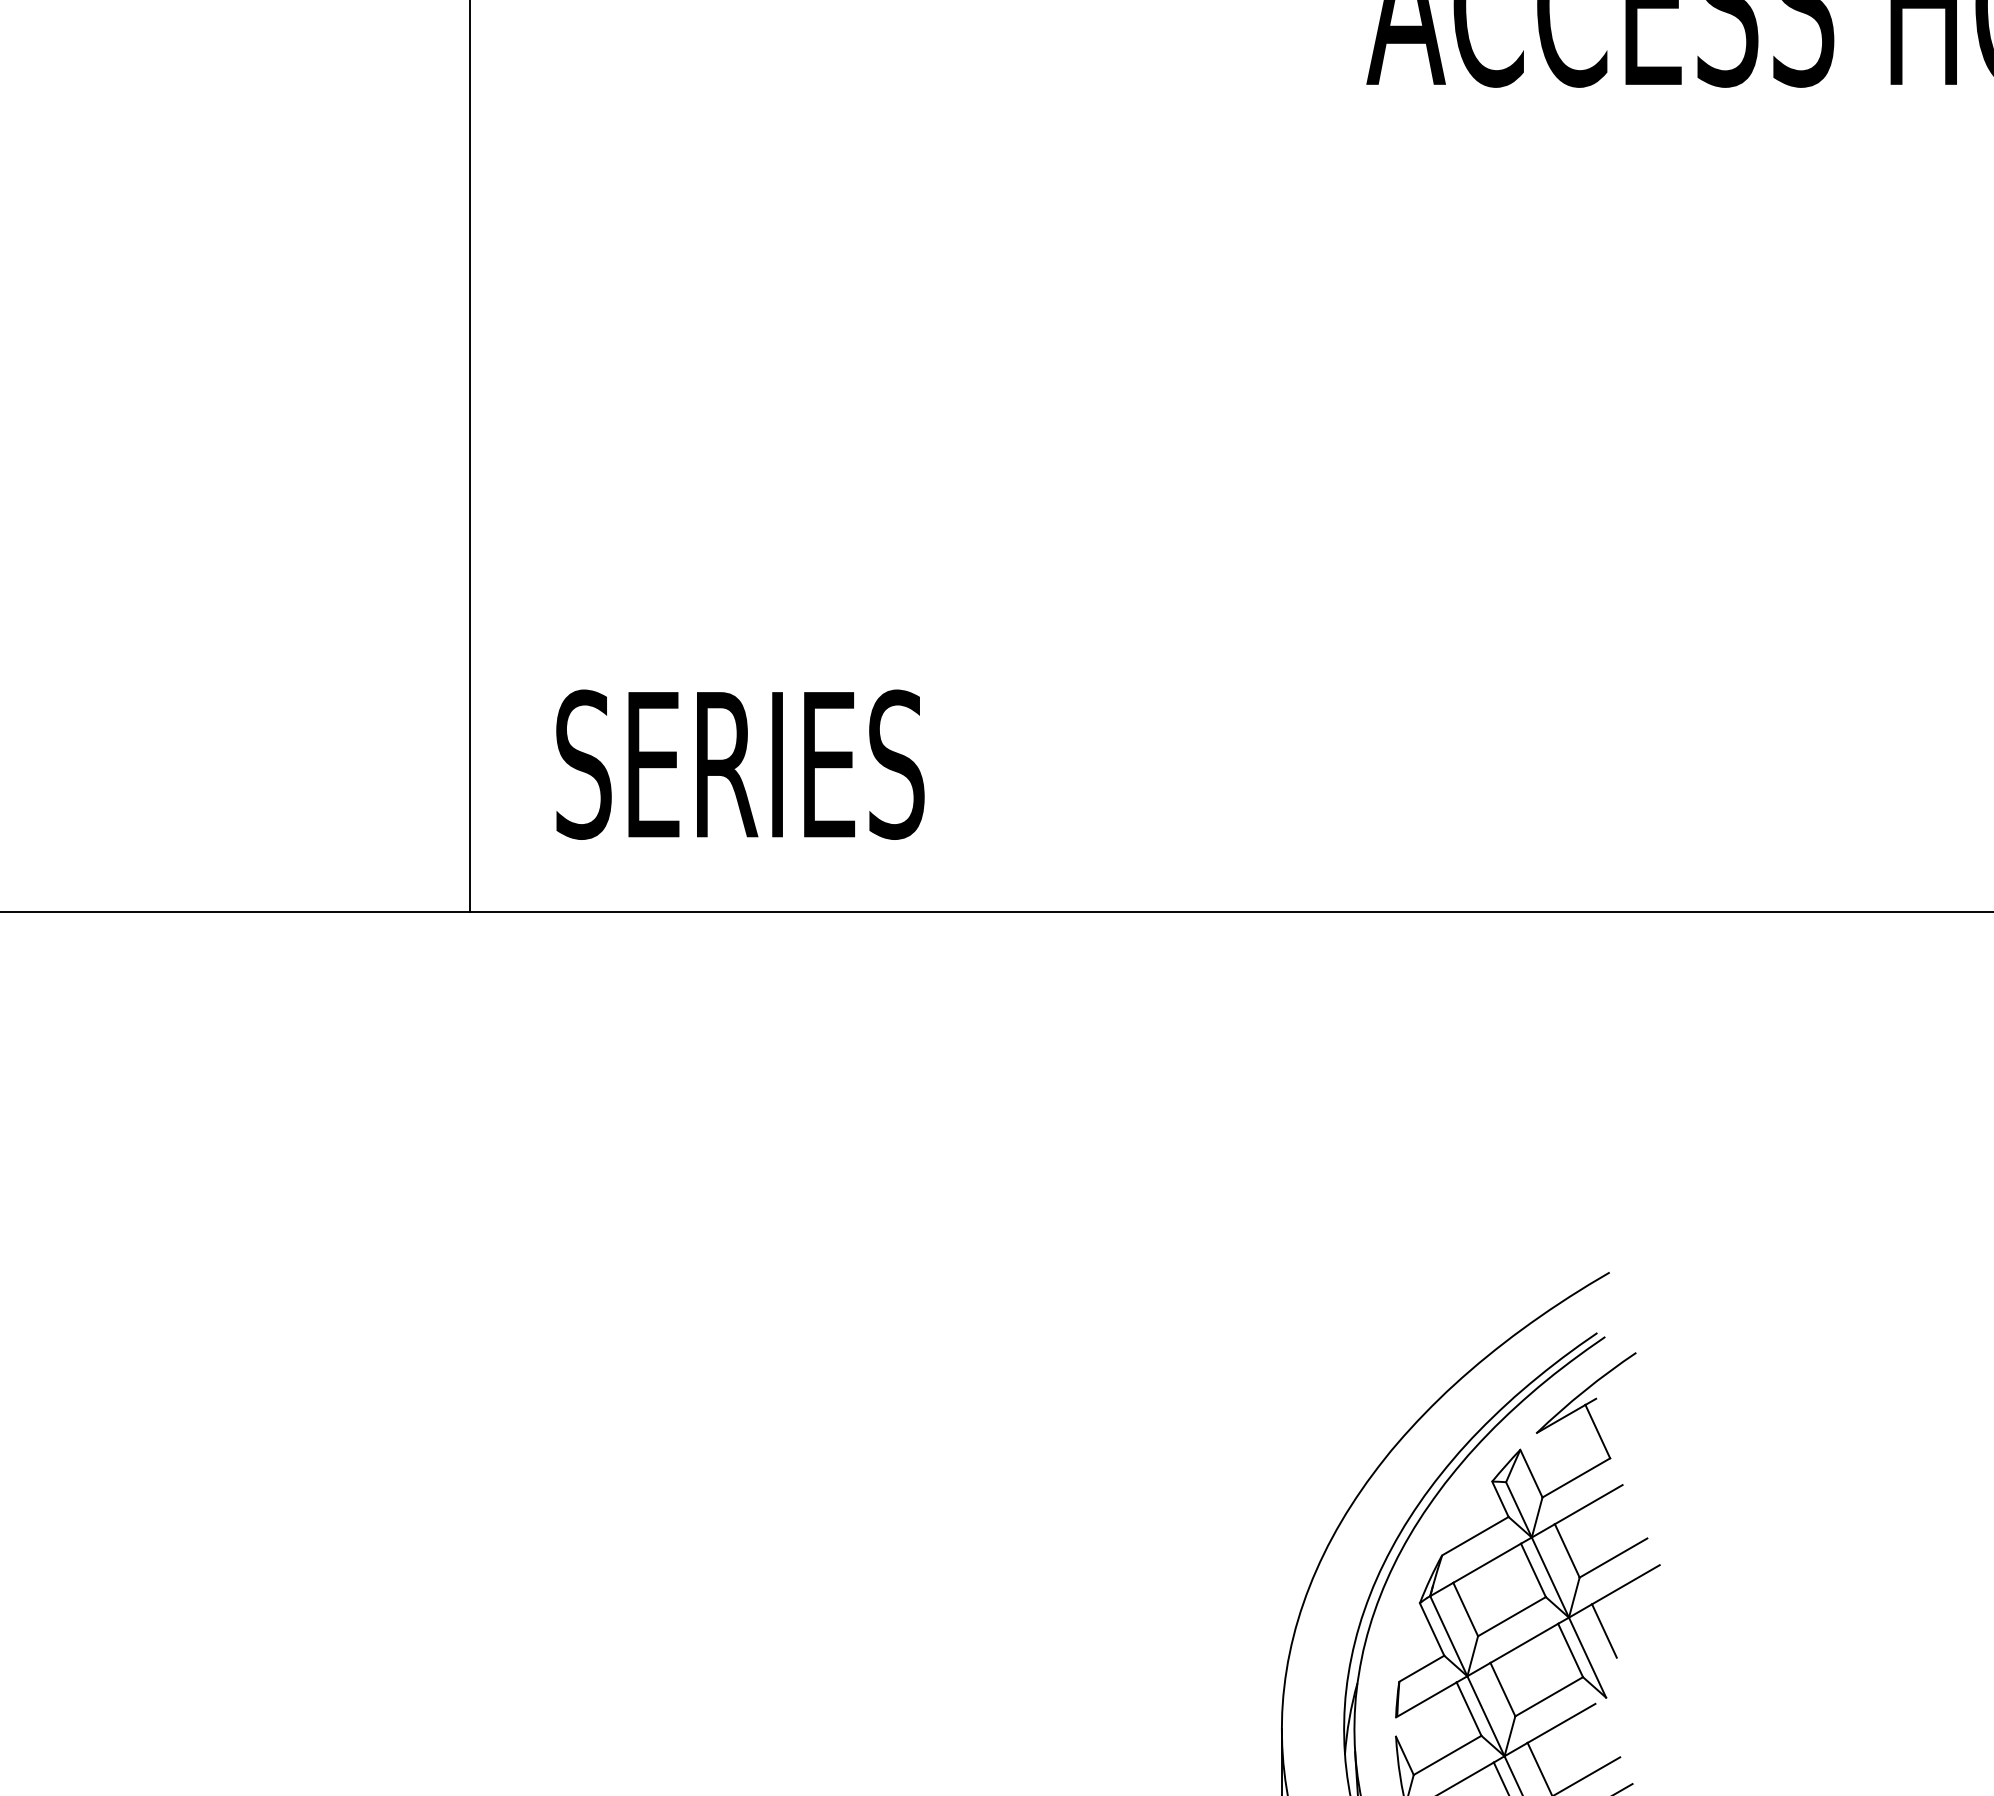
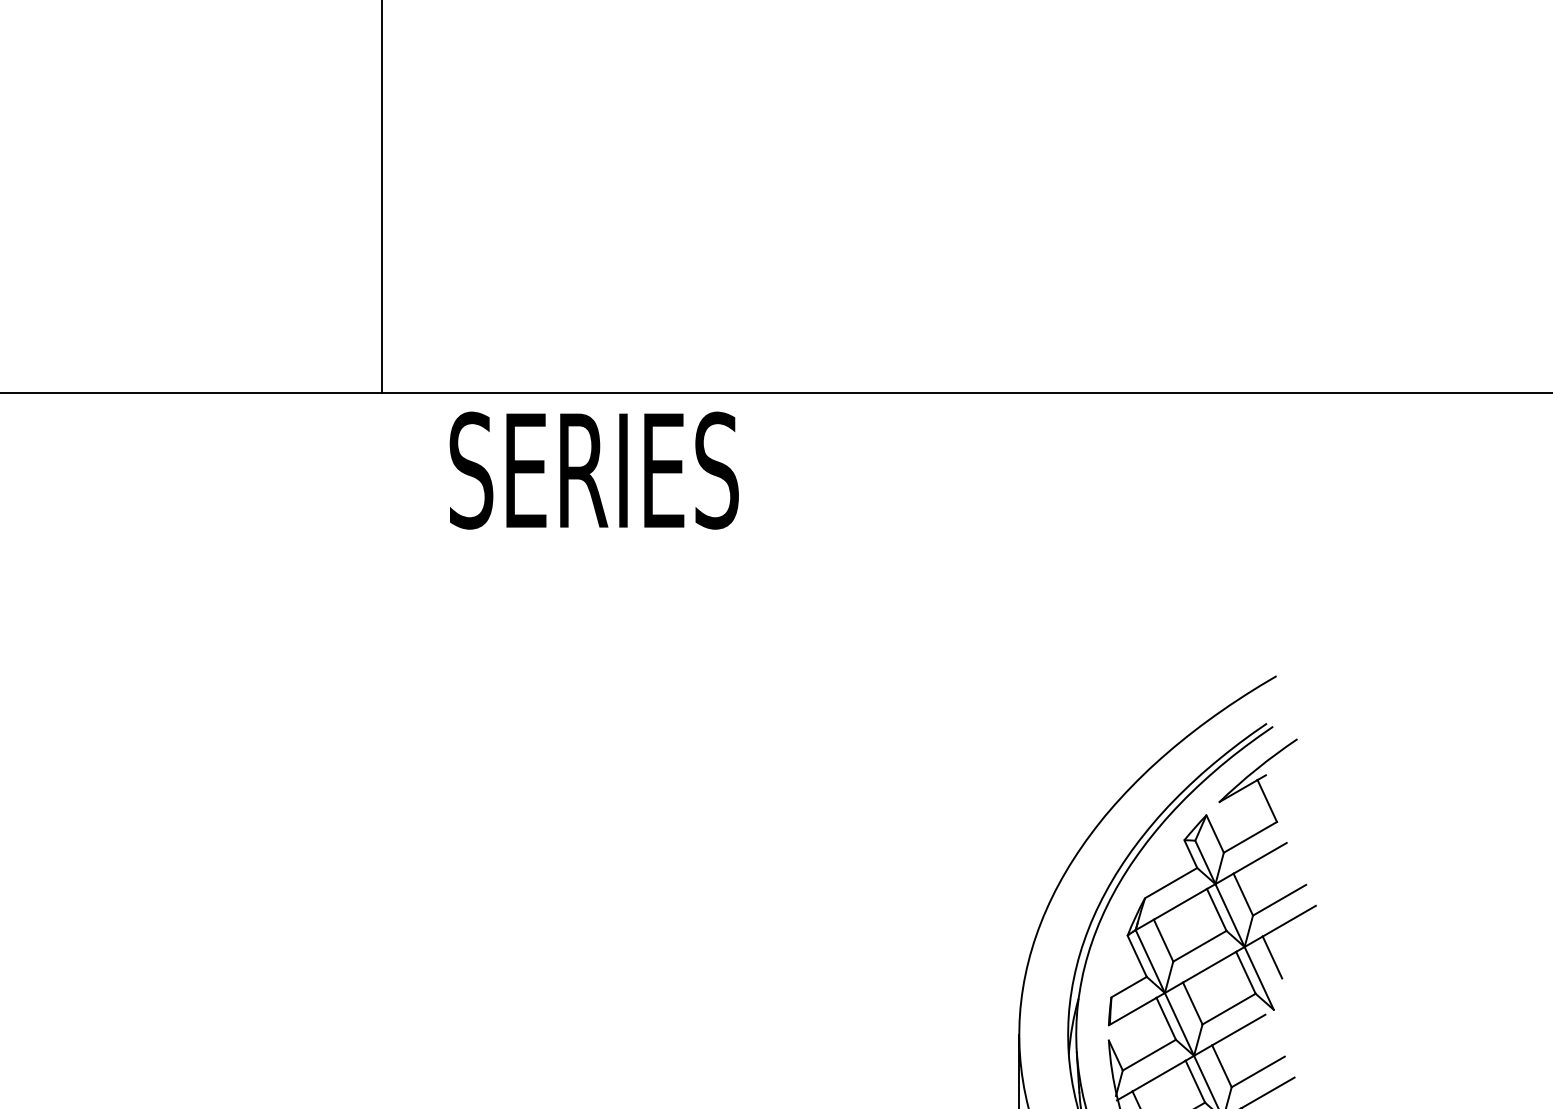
text: (740, 764) -> (594, 470), moved

